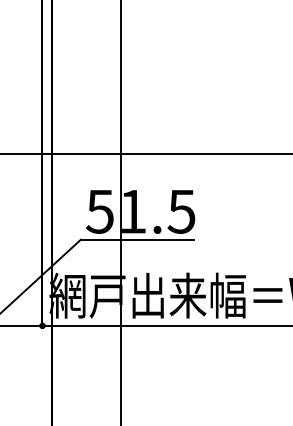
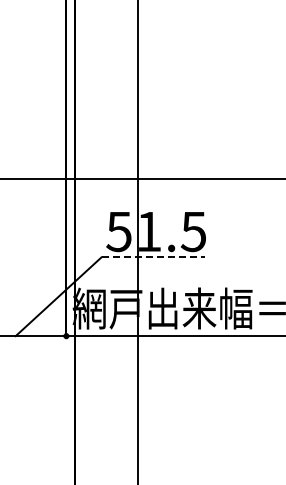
line: (137, 239) -> (153, 257), solid -> dashed

